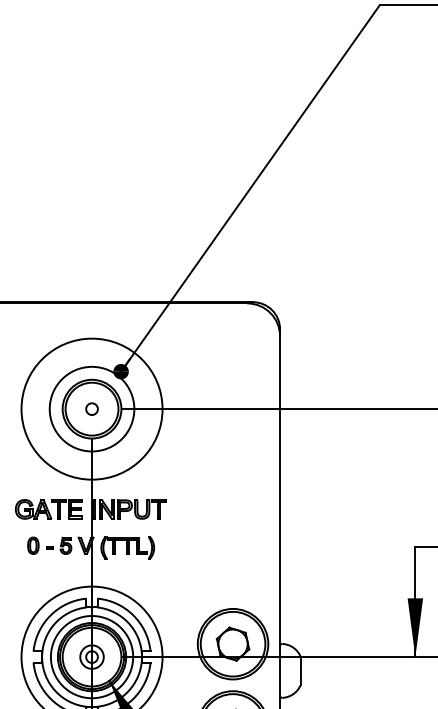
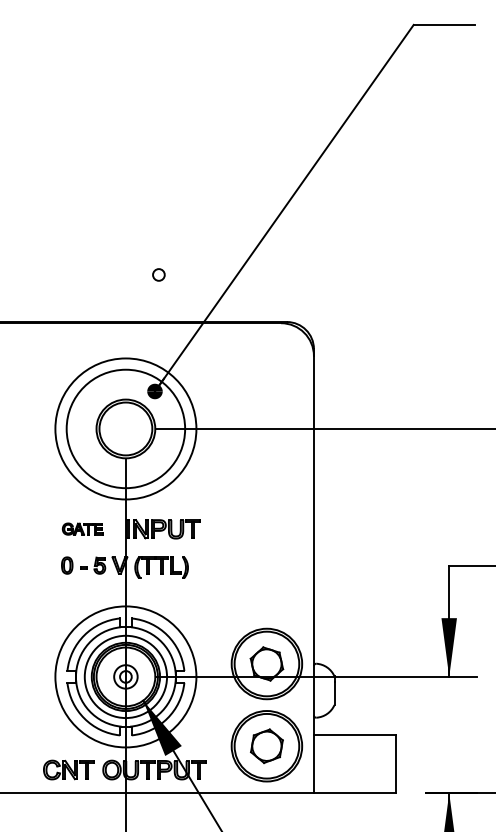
circle: (91, 408) -> (125, 428), size x1.4
circle: (91, 408) -> (158, 274), moved
part: (48, 508) -> (82, 528), size x0.6

